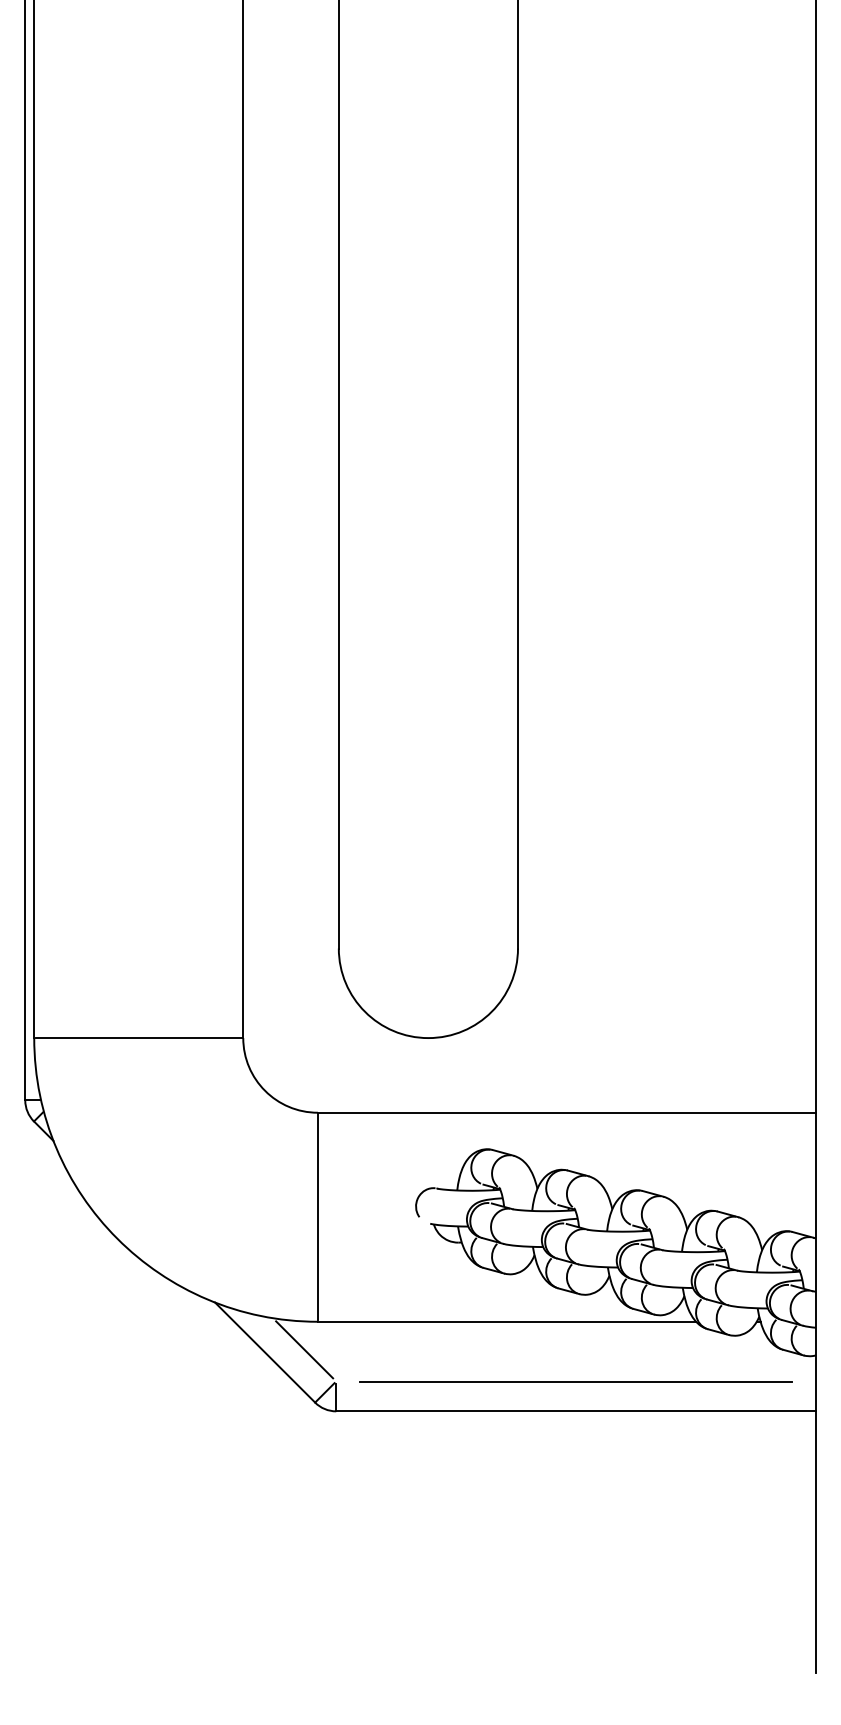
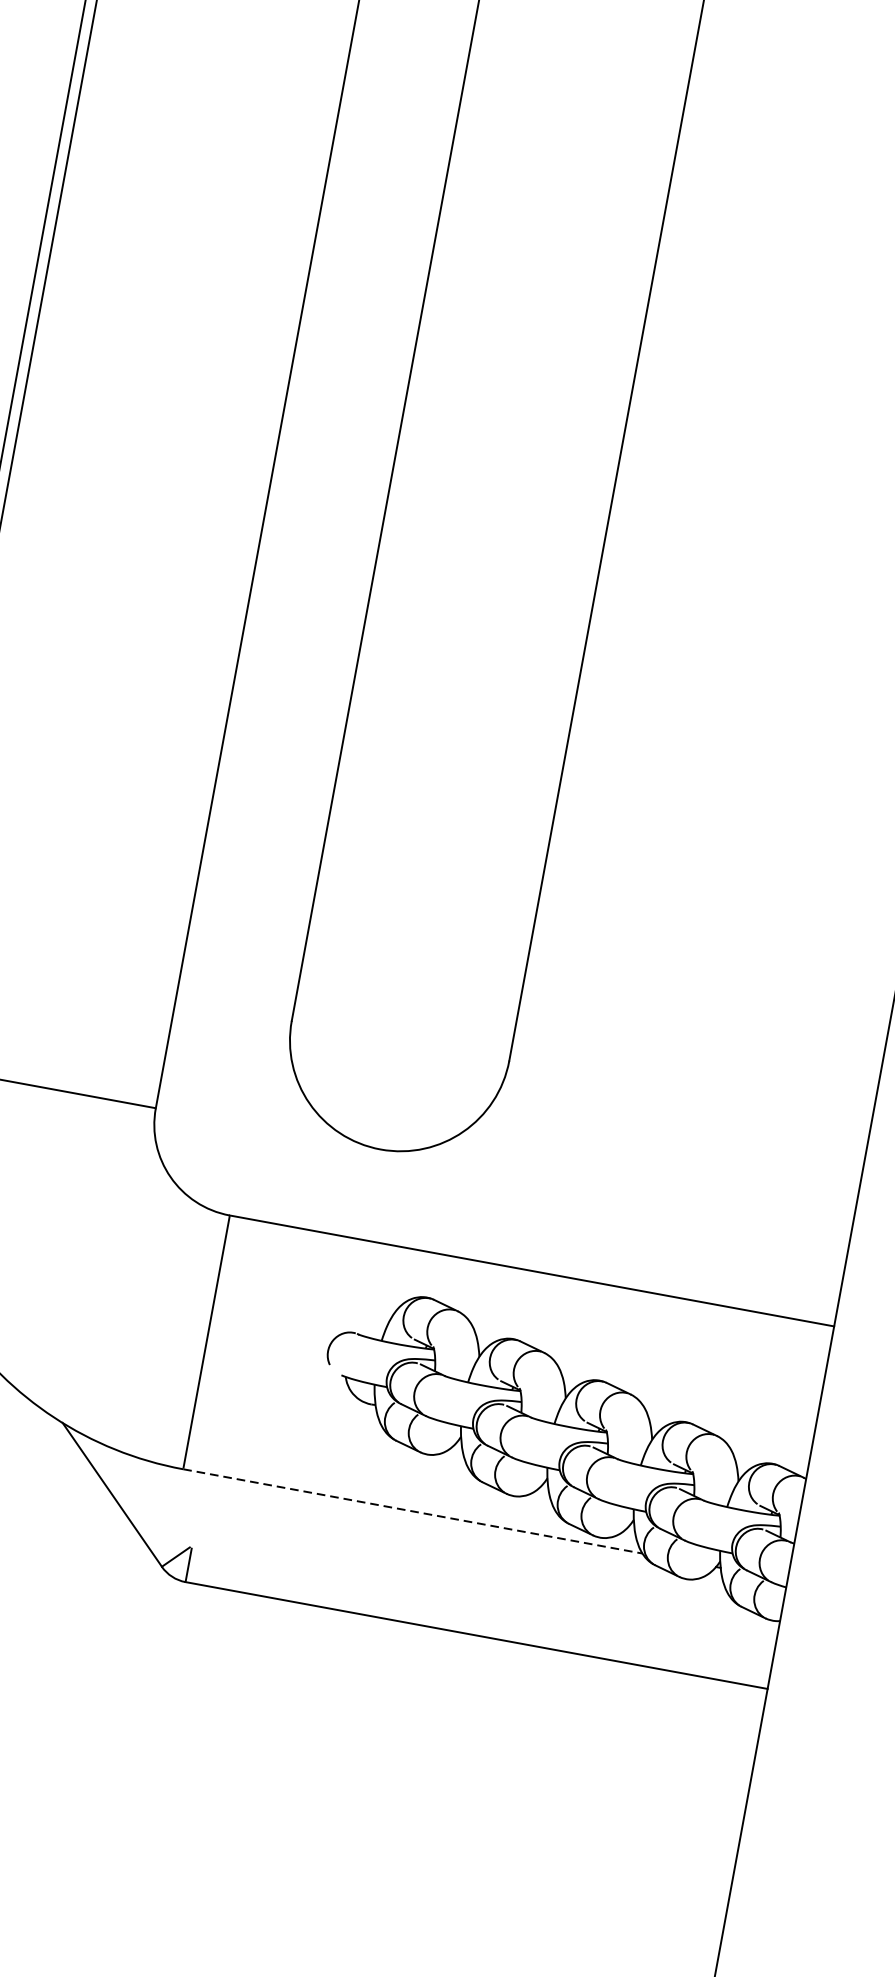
line: (507, 1321) -> (413, 1511), solid -> dashed
line: (304, 1349) -> (160, 1499), removed
line: (575, 1381) -> (482, 1599), removed

